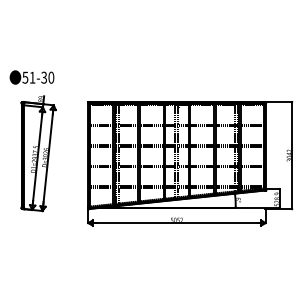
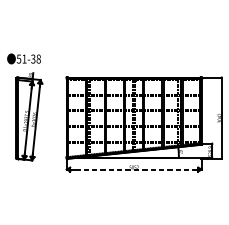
text: (51, 77) -> (38, 58), 51-30 -> 51-38
line: (176, 223) -> (133, 169), solid -> dashed

